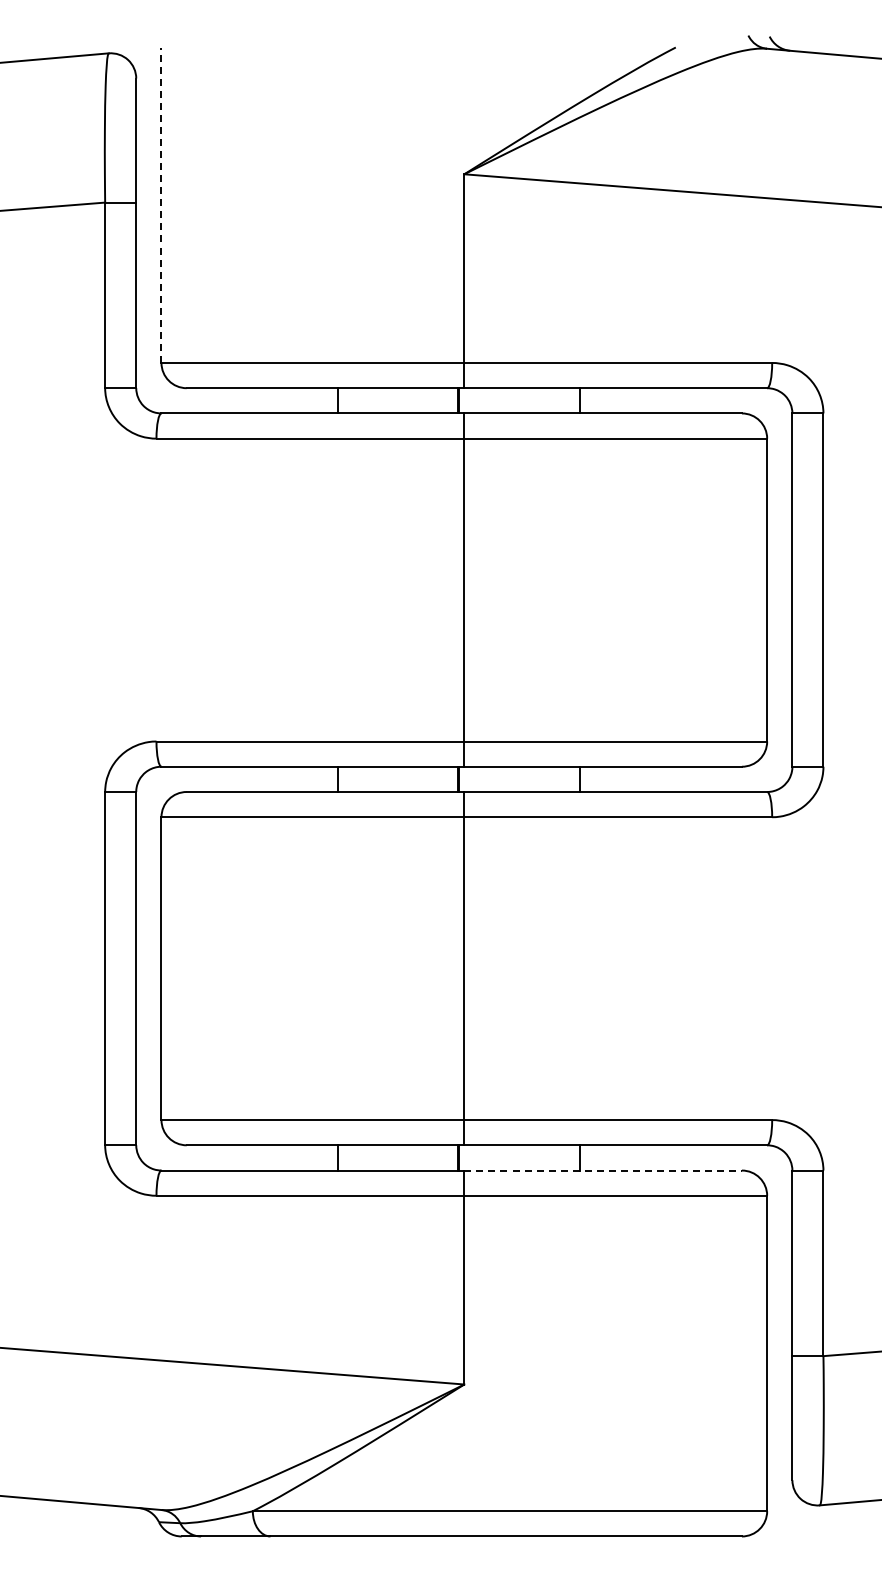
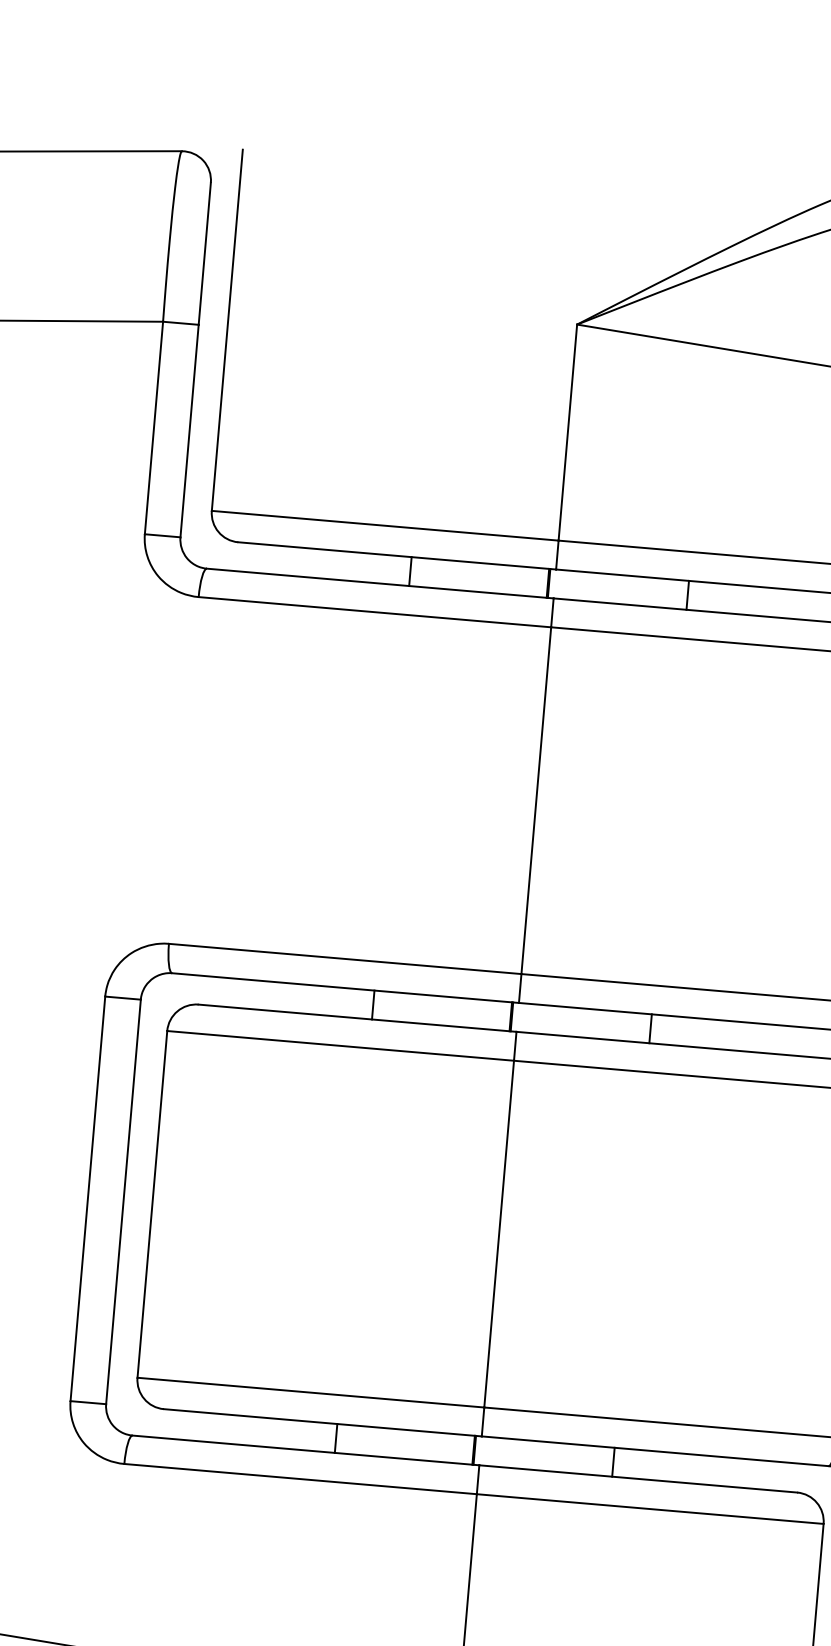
line: (161, 205) -> (227, 330), dashed -> solid
line: (603, 1170) -> (638, 1478), dashed -> solid

